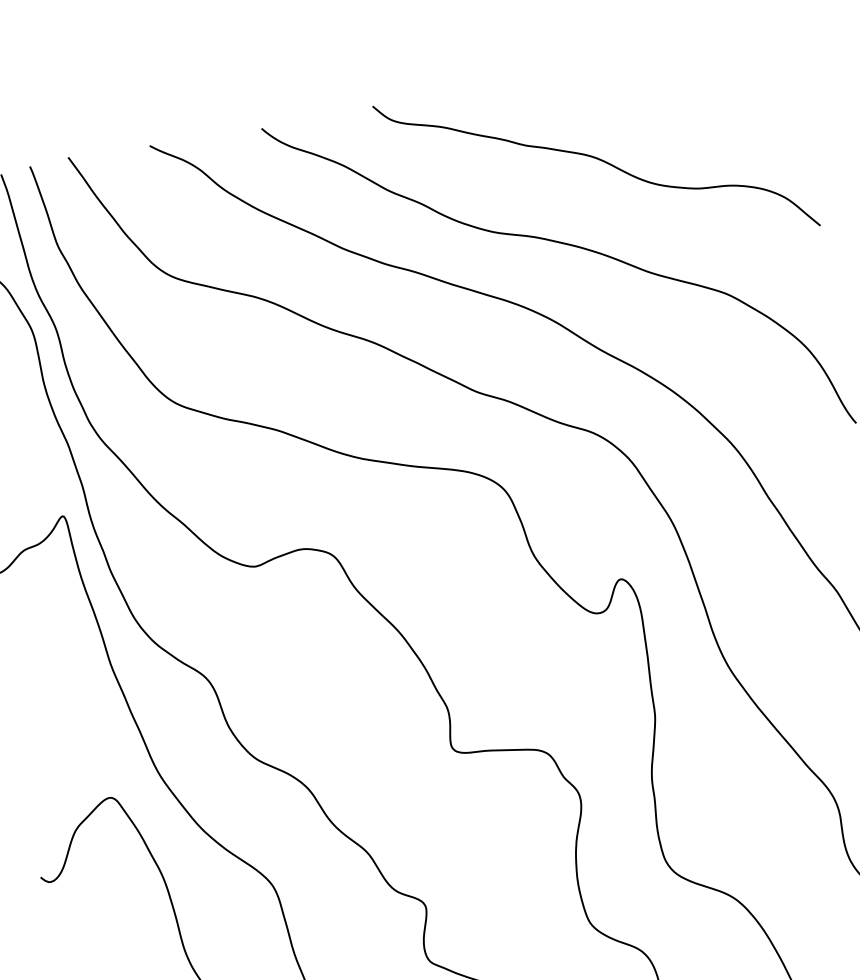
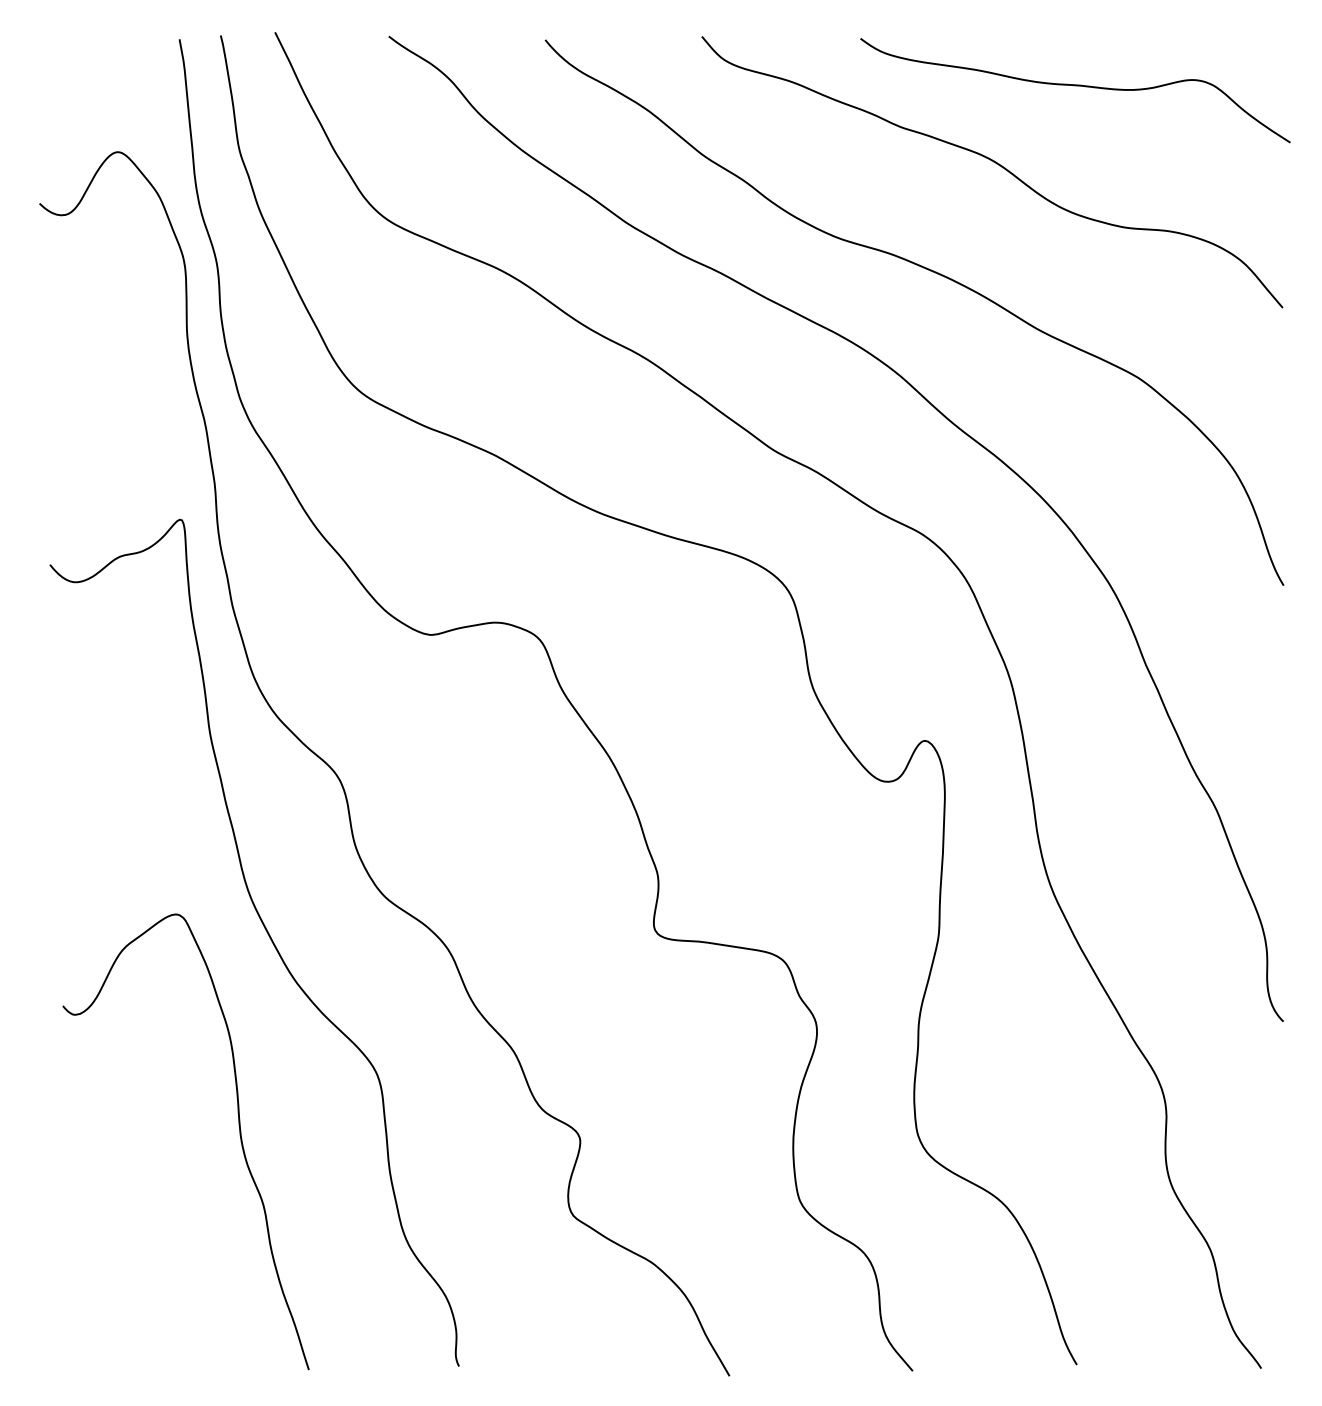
curve: (644, 94) -> (1075, 86), added

